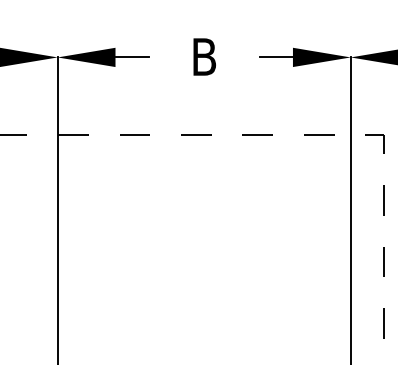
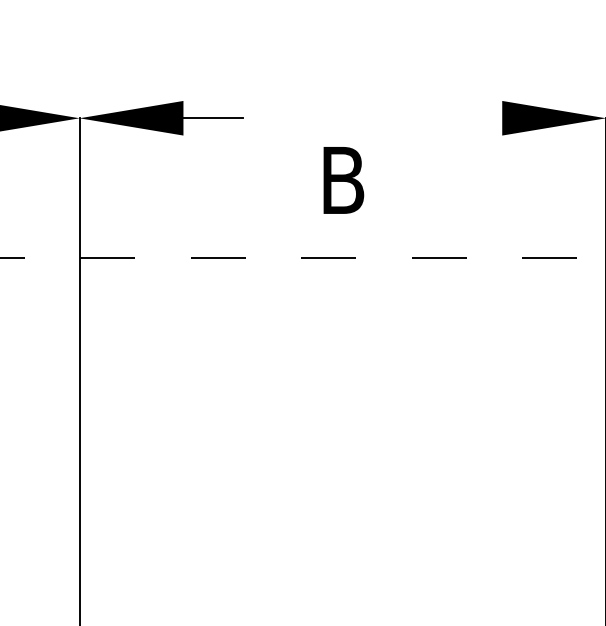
text: (204, 56) -> (343, 179), moved
line: (275, 57) -> (470, 118), removed

